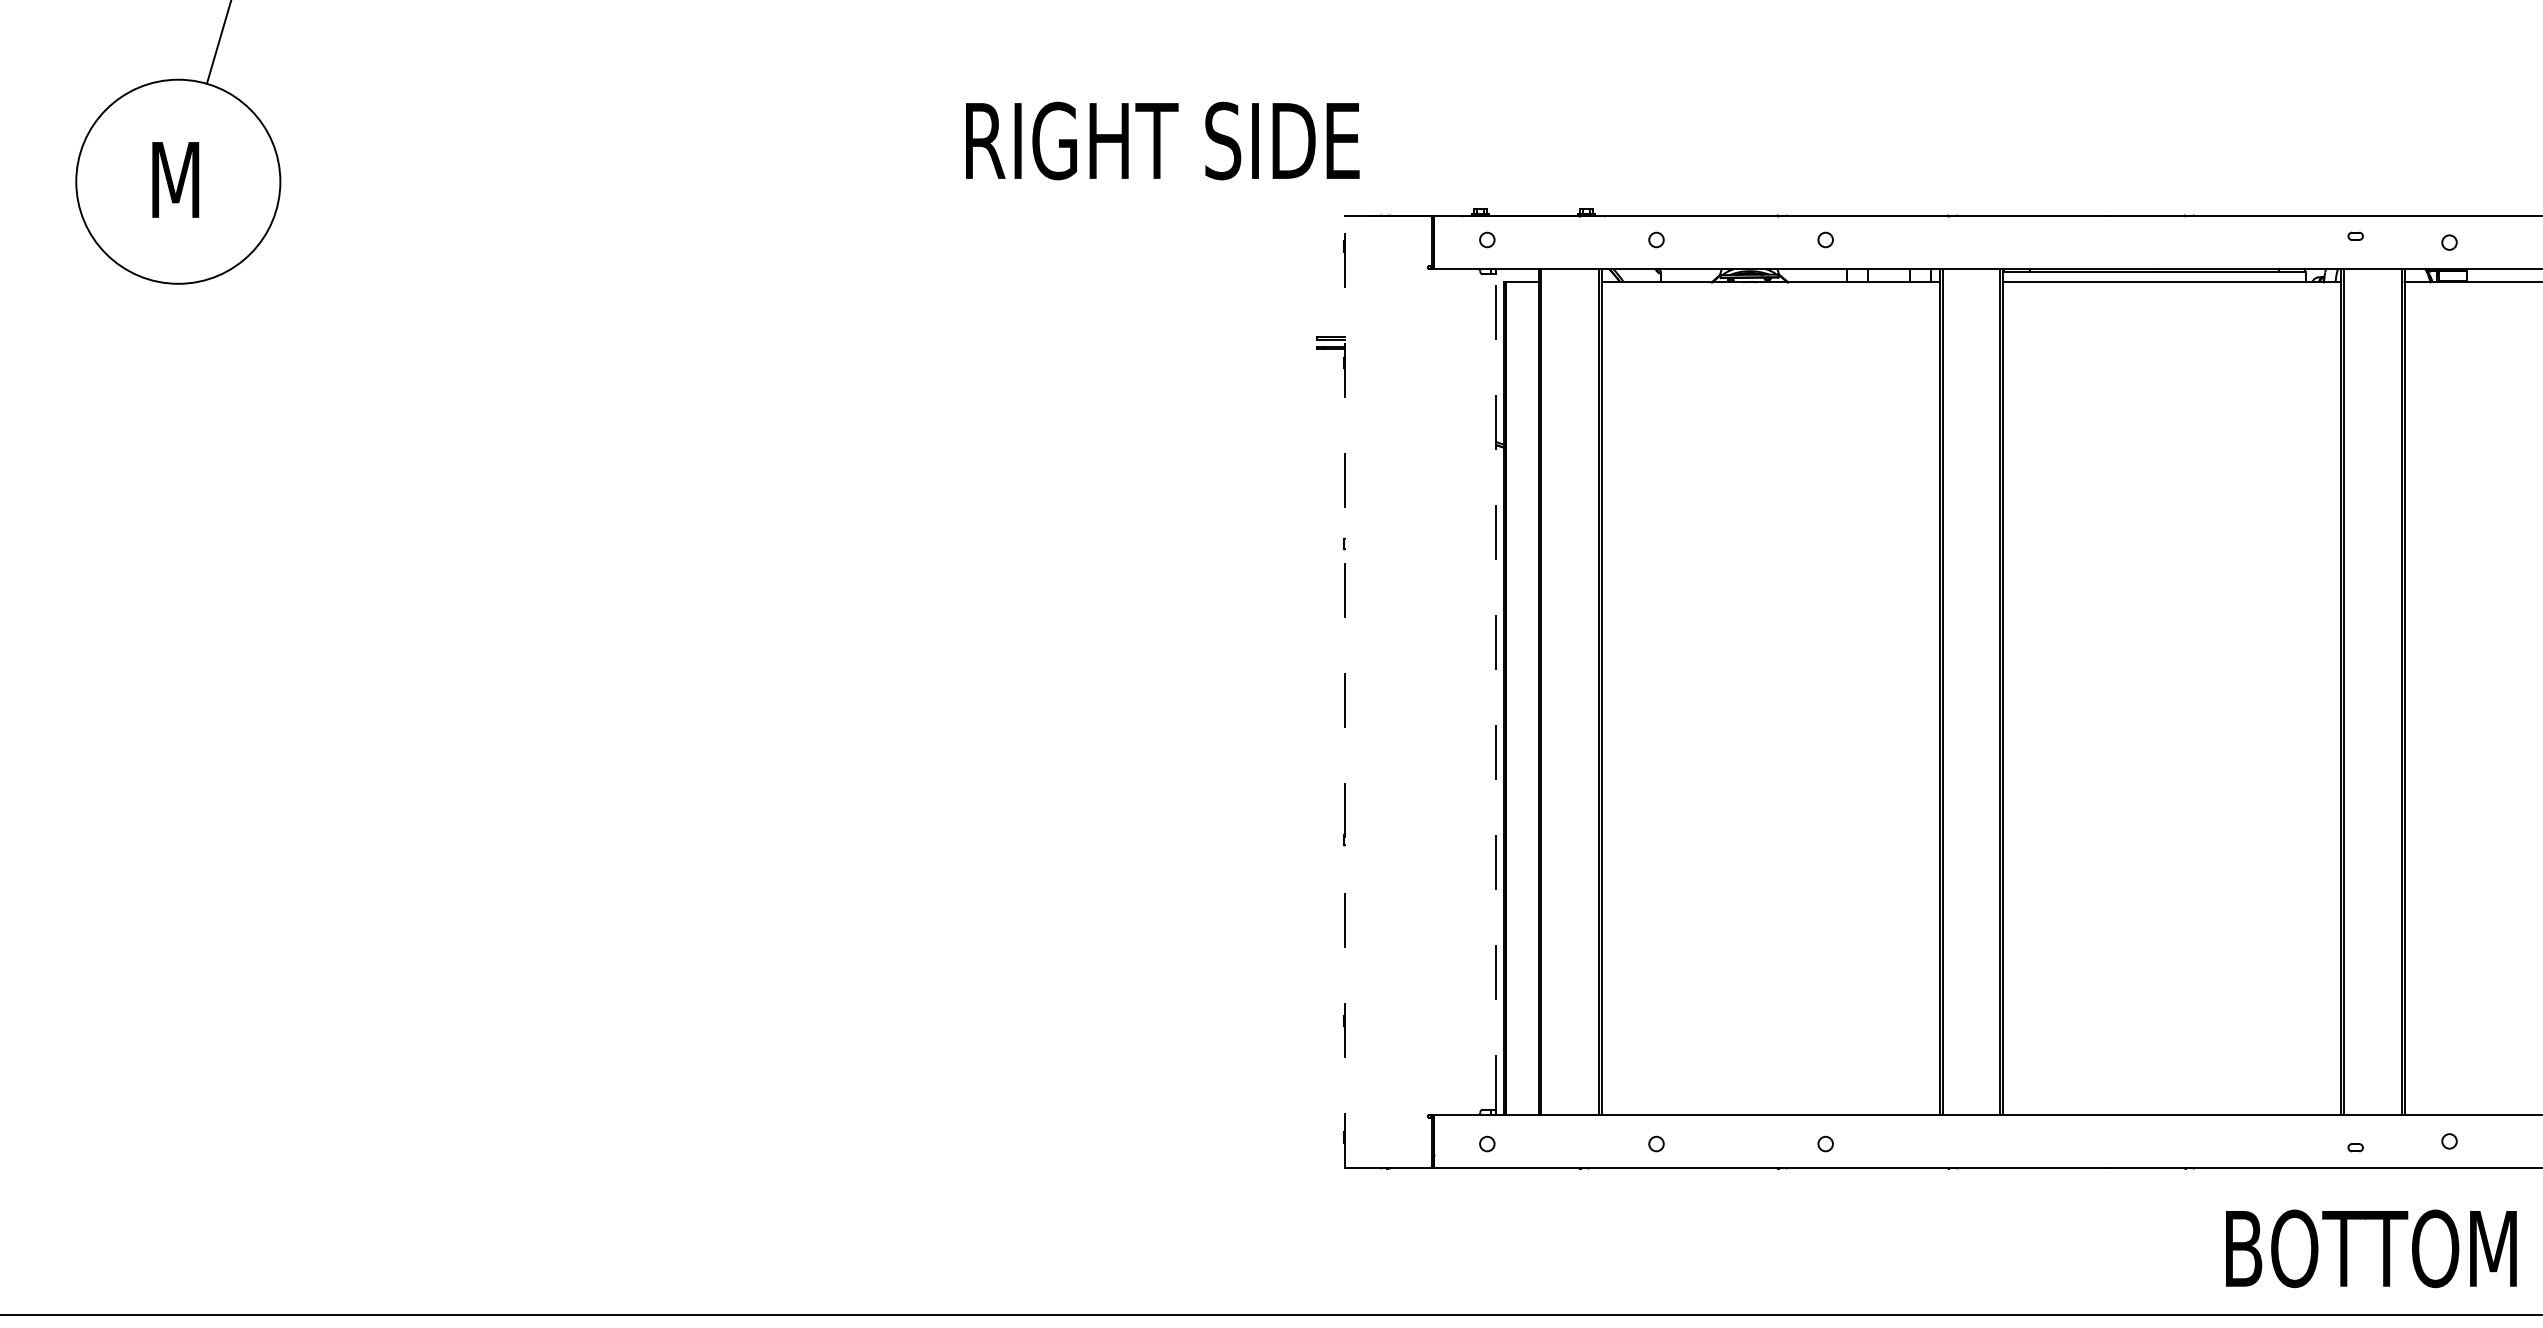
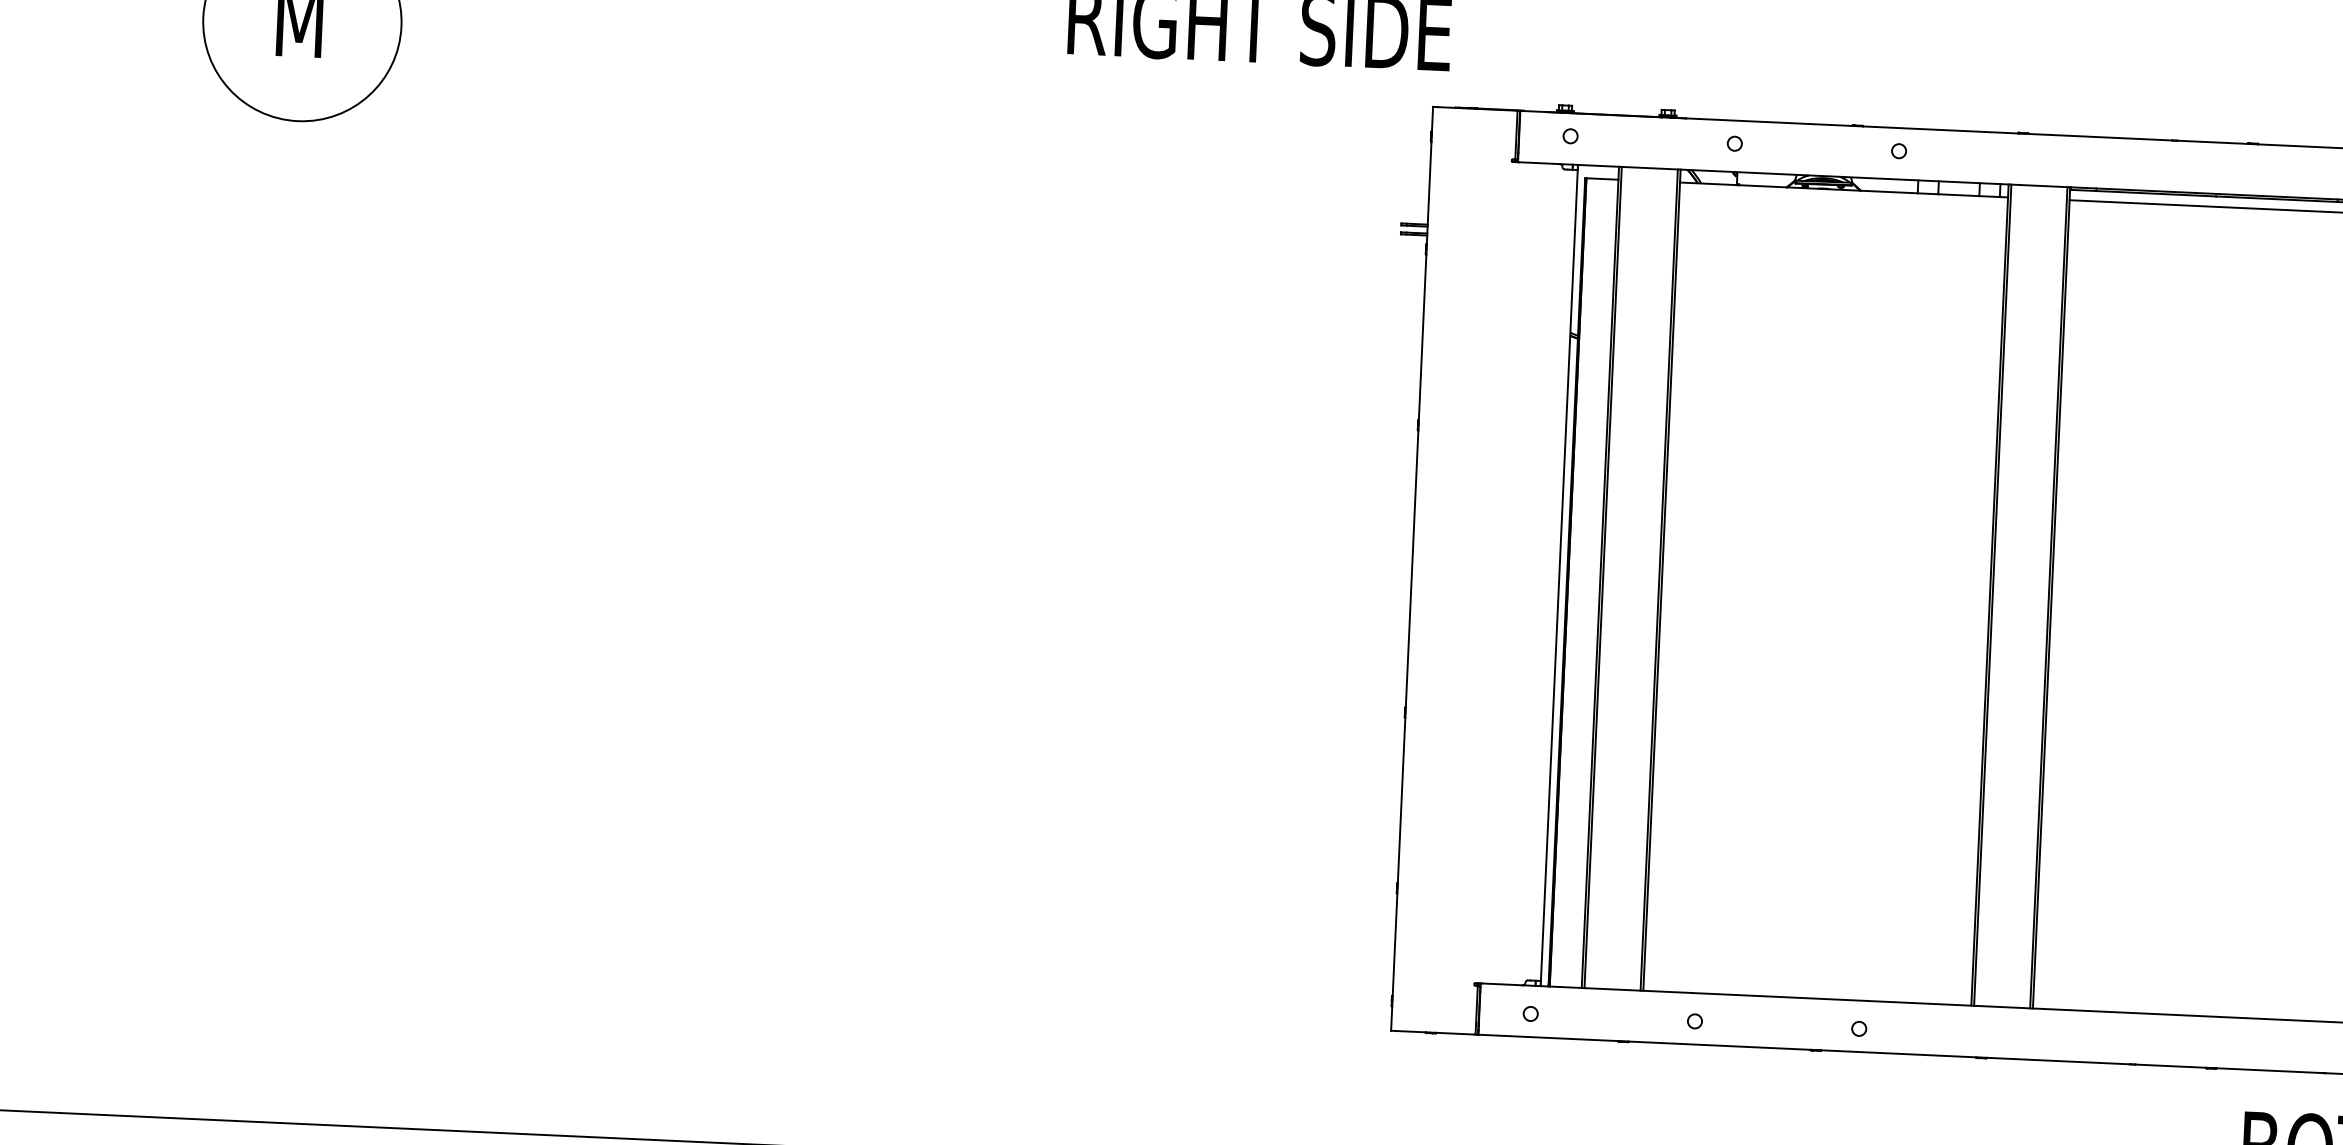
line: (1344, 692) -> (1411, 569), dashed -> solid
line: (1496, 692) -> (1559, 576), dashed -> solid

